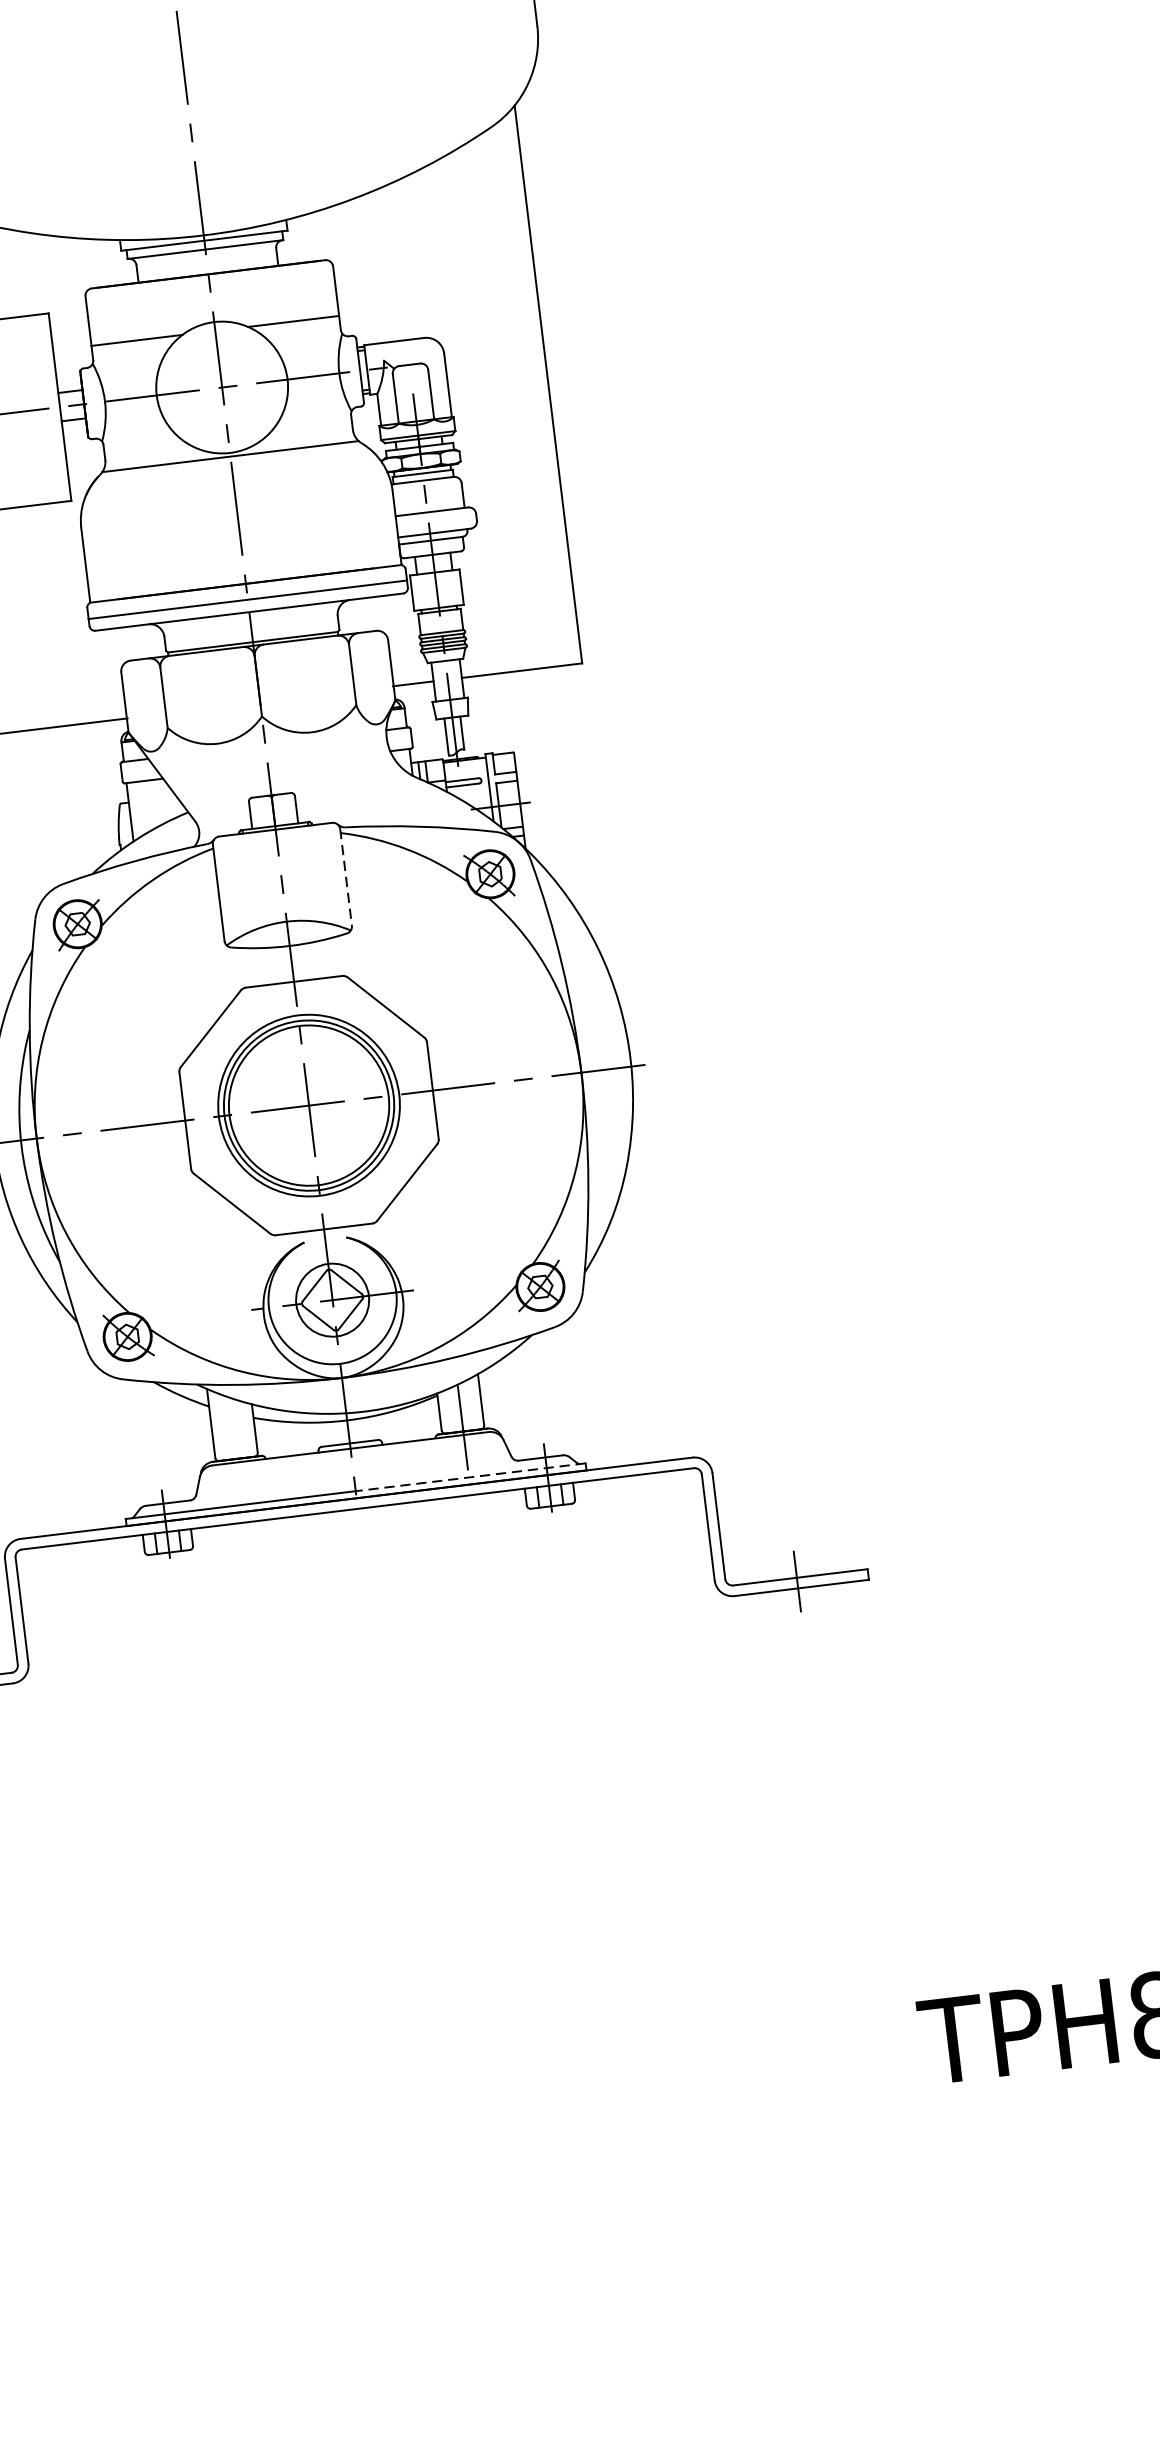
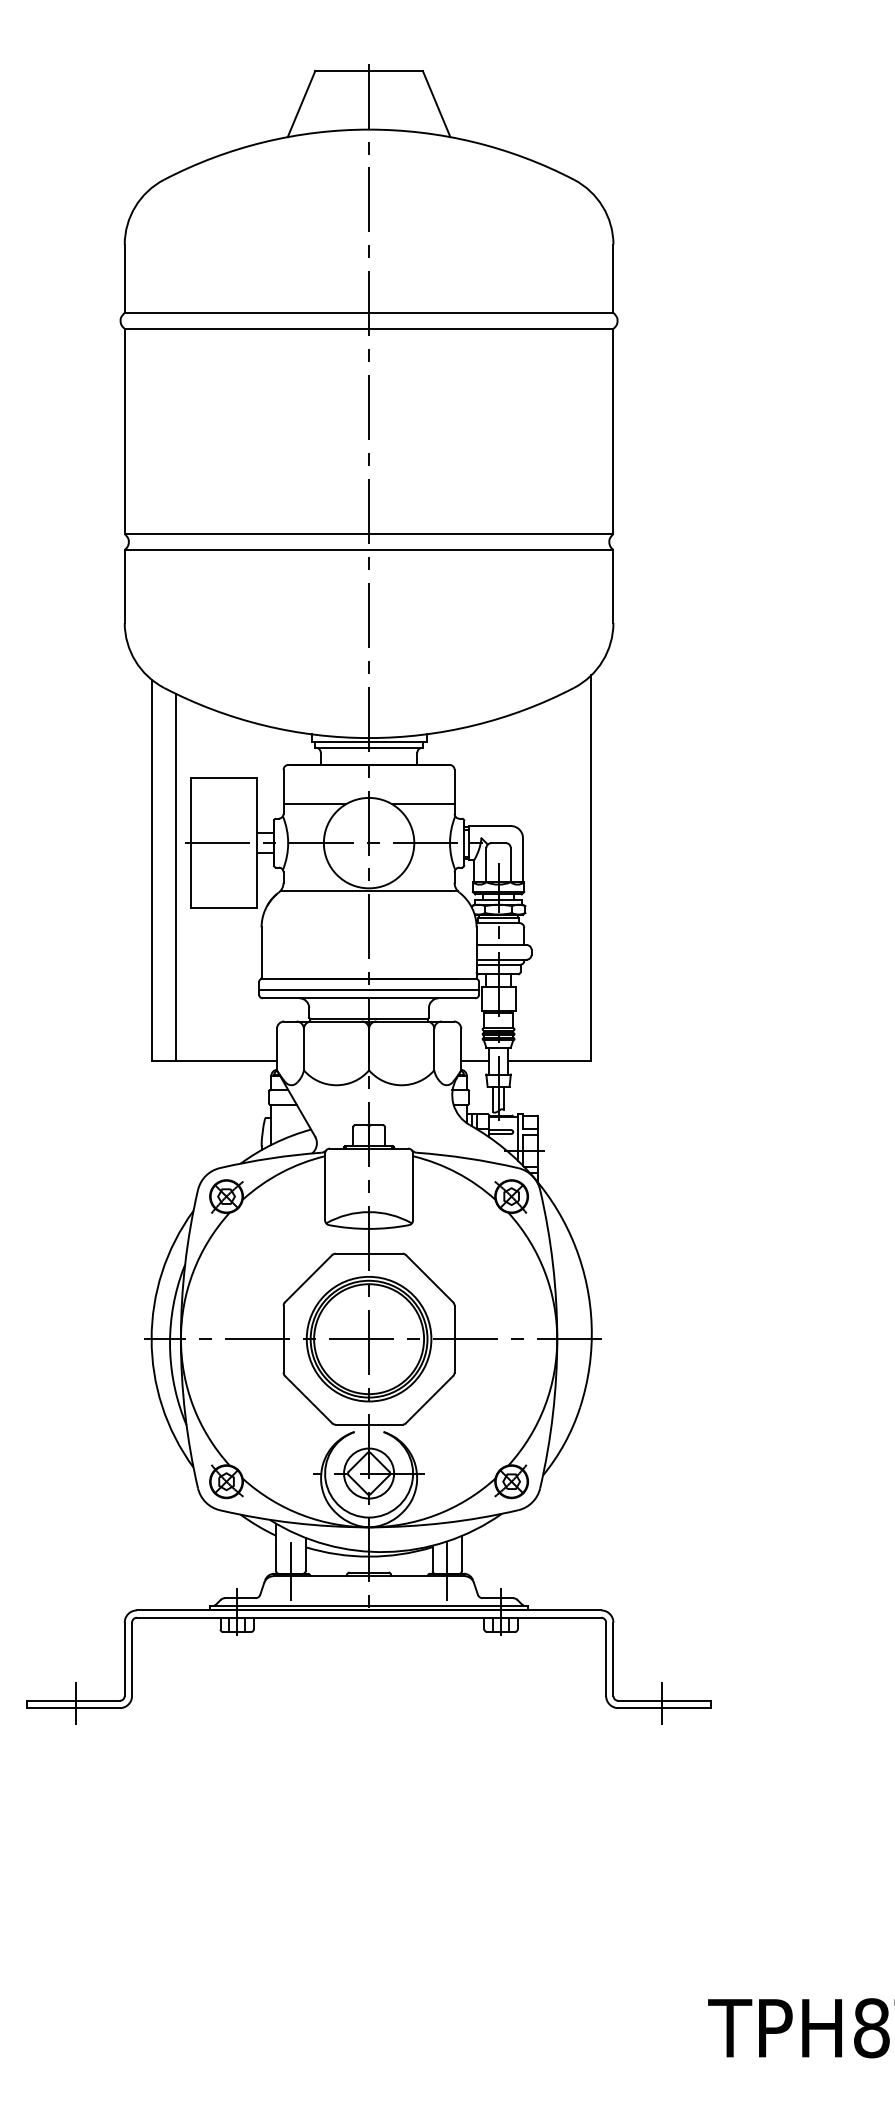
line: (346, 878) -> (413, 1187), dashed -> solid
line: (235, 1454) -> (290, 1570), added
line: (470, 1477) -> (448, 1605), dashed -> solid

